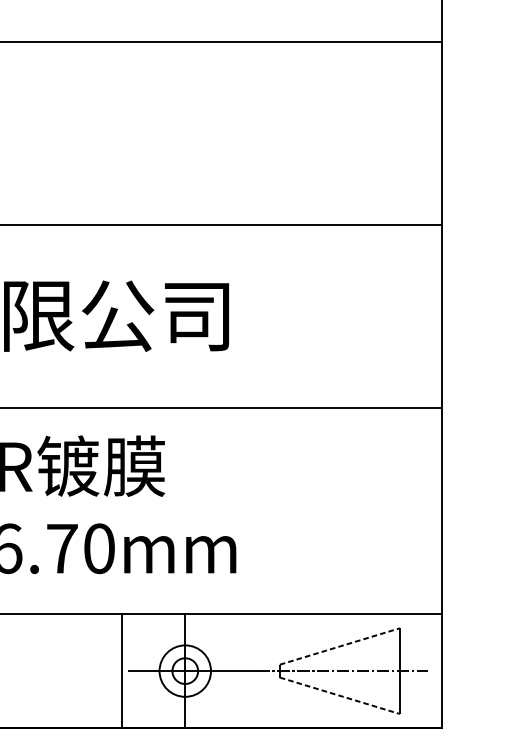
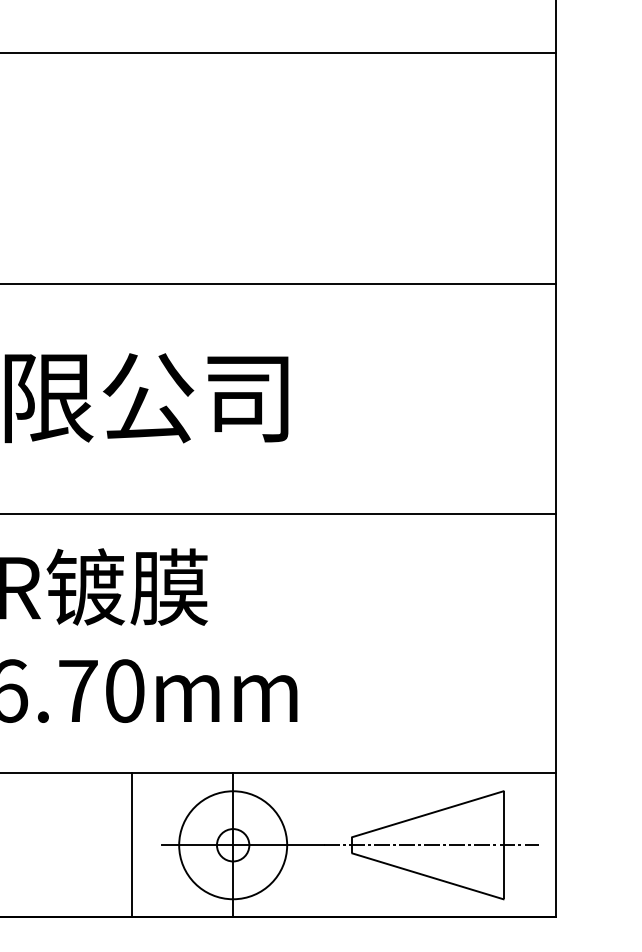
line: (340, 646) -> (428, 814), dashed -> solid
line: (122, 671) -> (132, 845), moved
circle: (185, 671) -> (233, 845), size x1.67
line: (340, 695) -> (428, 876), dashed -> solid

